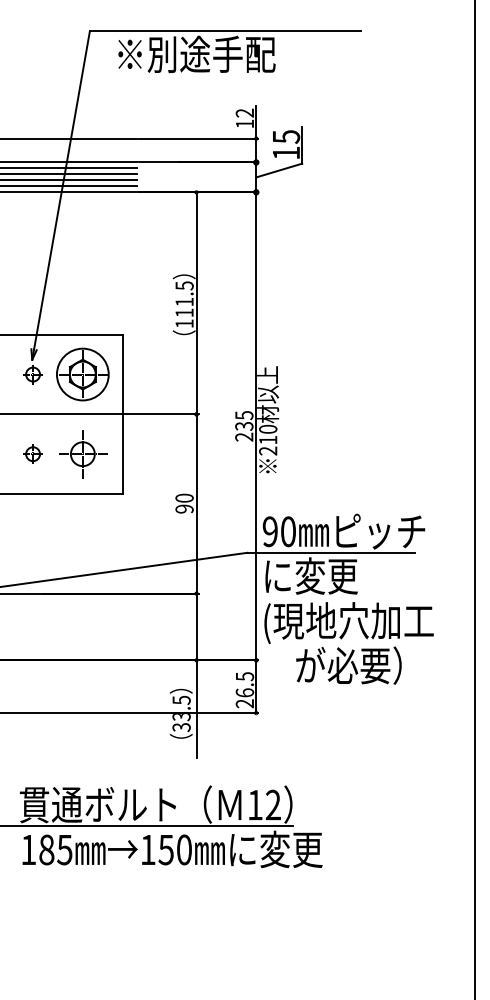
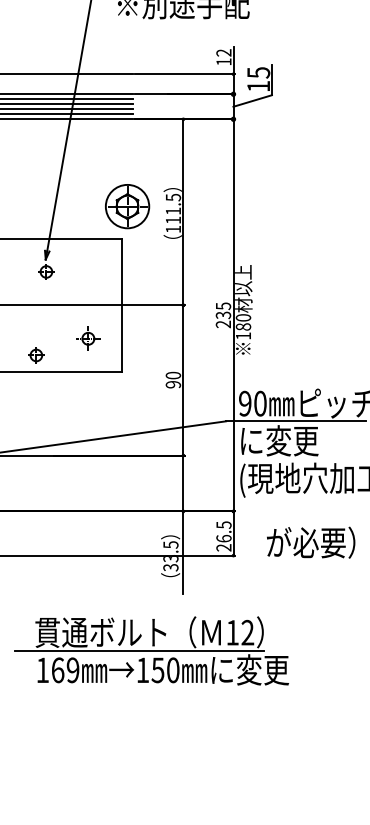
part: (82, 374) -> (127, 206), moved
text: (268, 445) -> (243, 331), 210 -> 180
part: (32, 453) -> (35, 354), moved
part: (83, 454) -> (88, 338), size x0.6
text: (348, 665) -> (310, 542), moved
text: (55, 849) -> (65, 669), 185 -> 169

